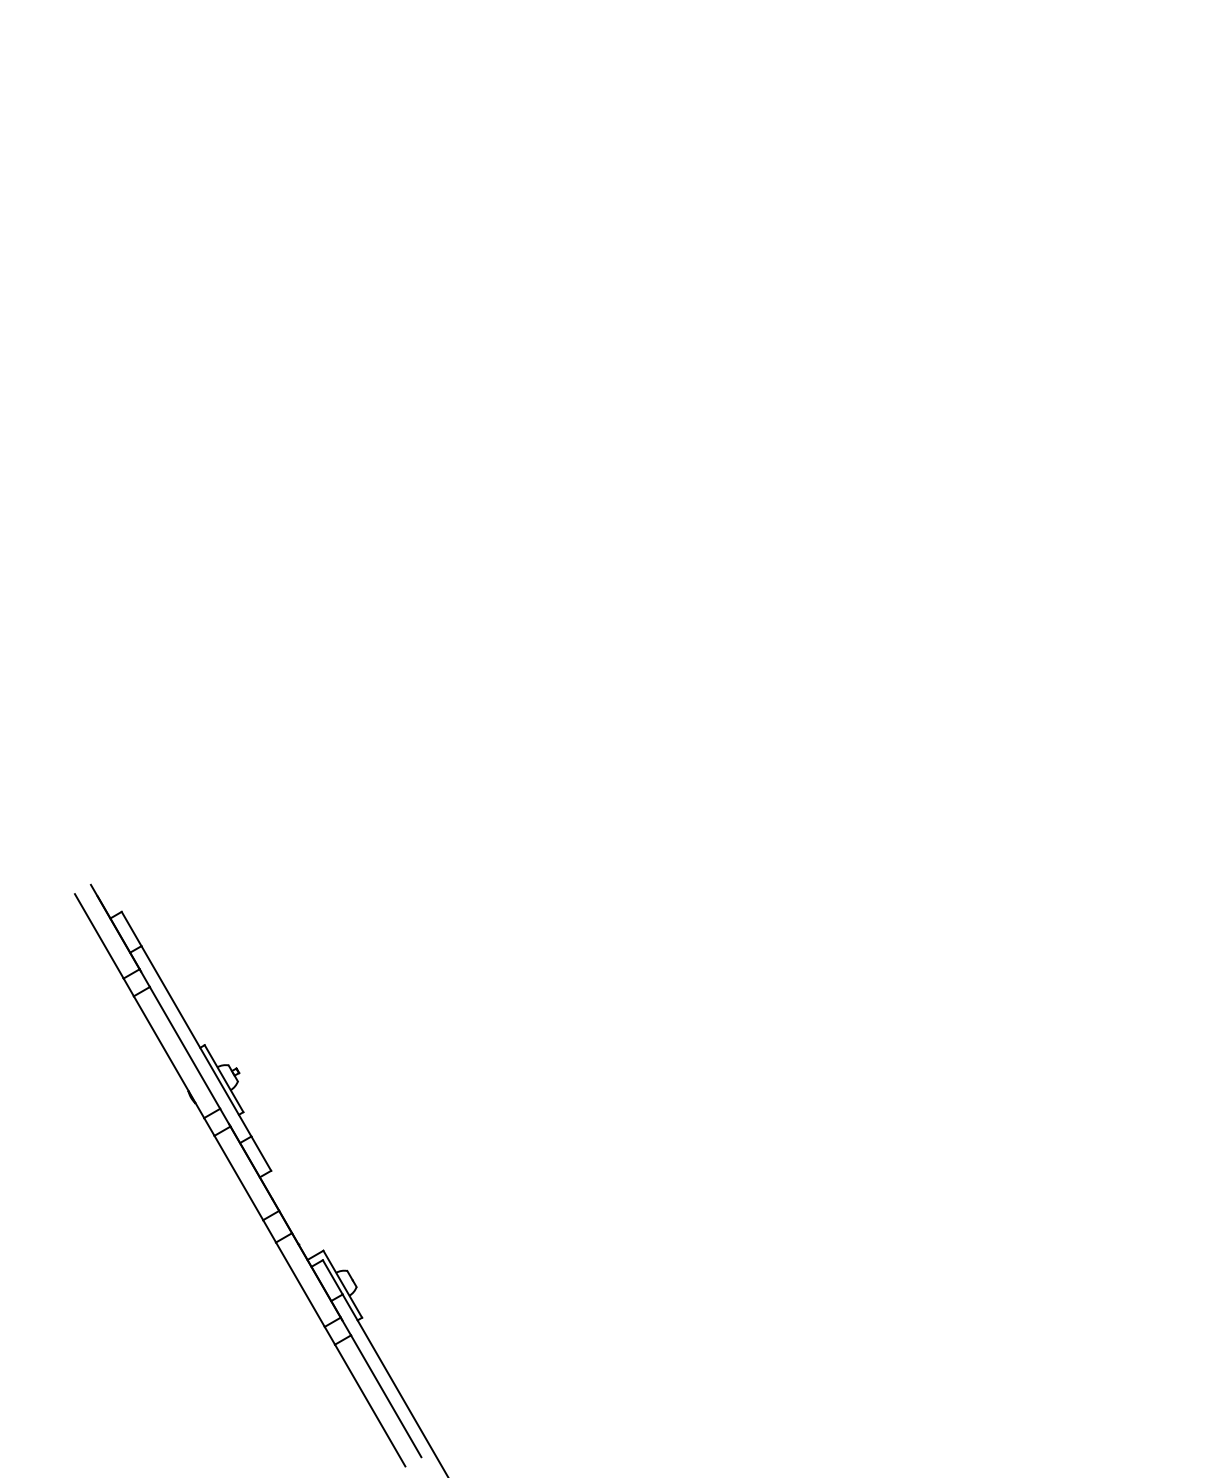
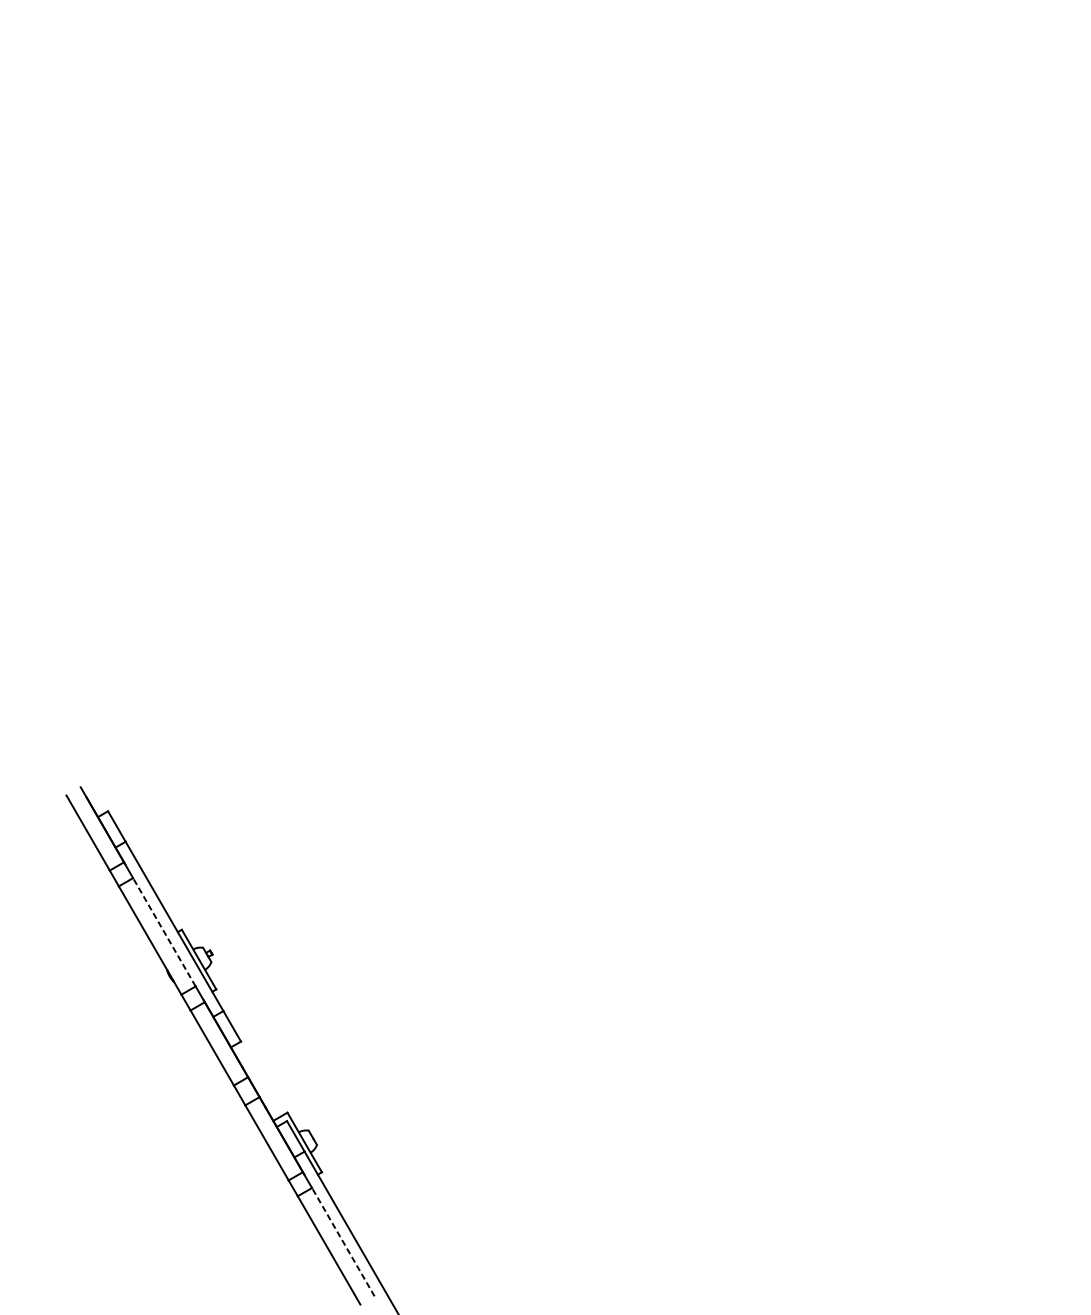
line: (184, 1047) -> (163, 931), solid -> dashed
line: (385, 1395) -> (342, 1241), solid -> dashed

